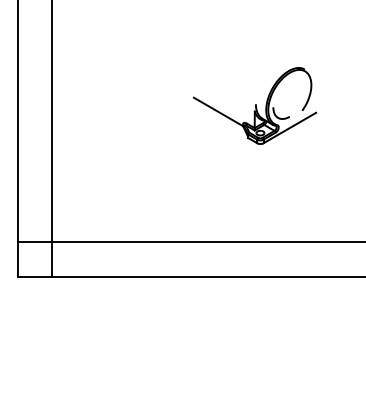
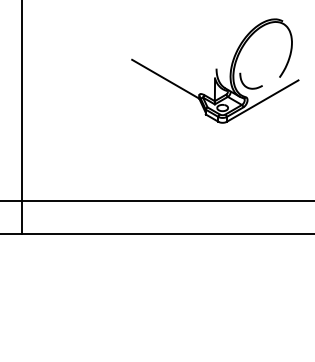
part: (254, 105) -> (214, 70), size x1.43

